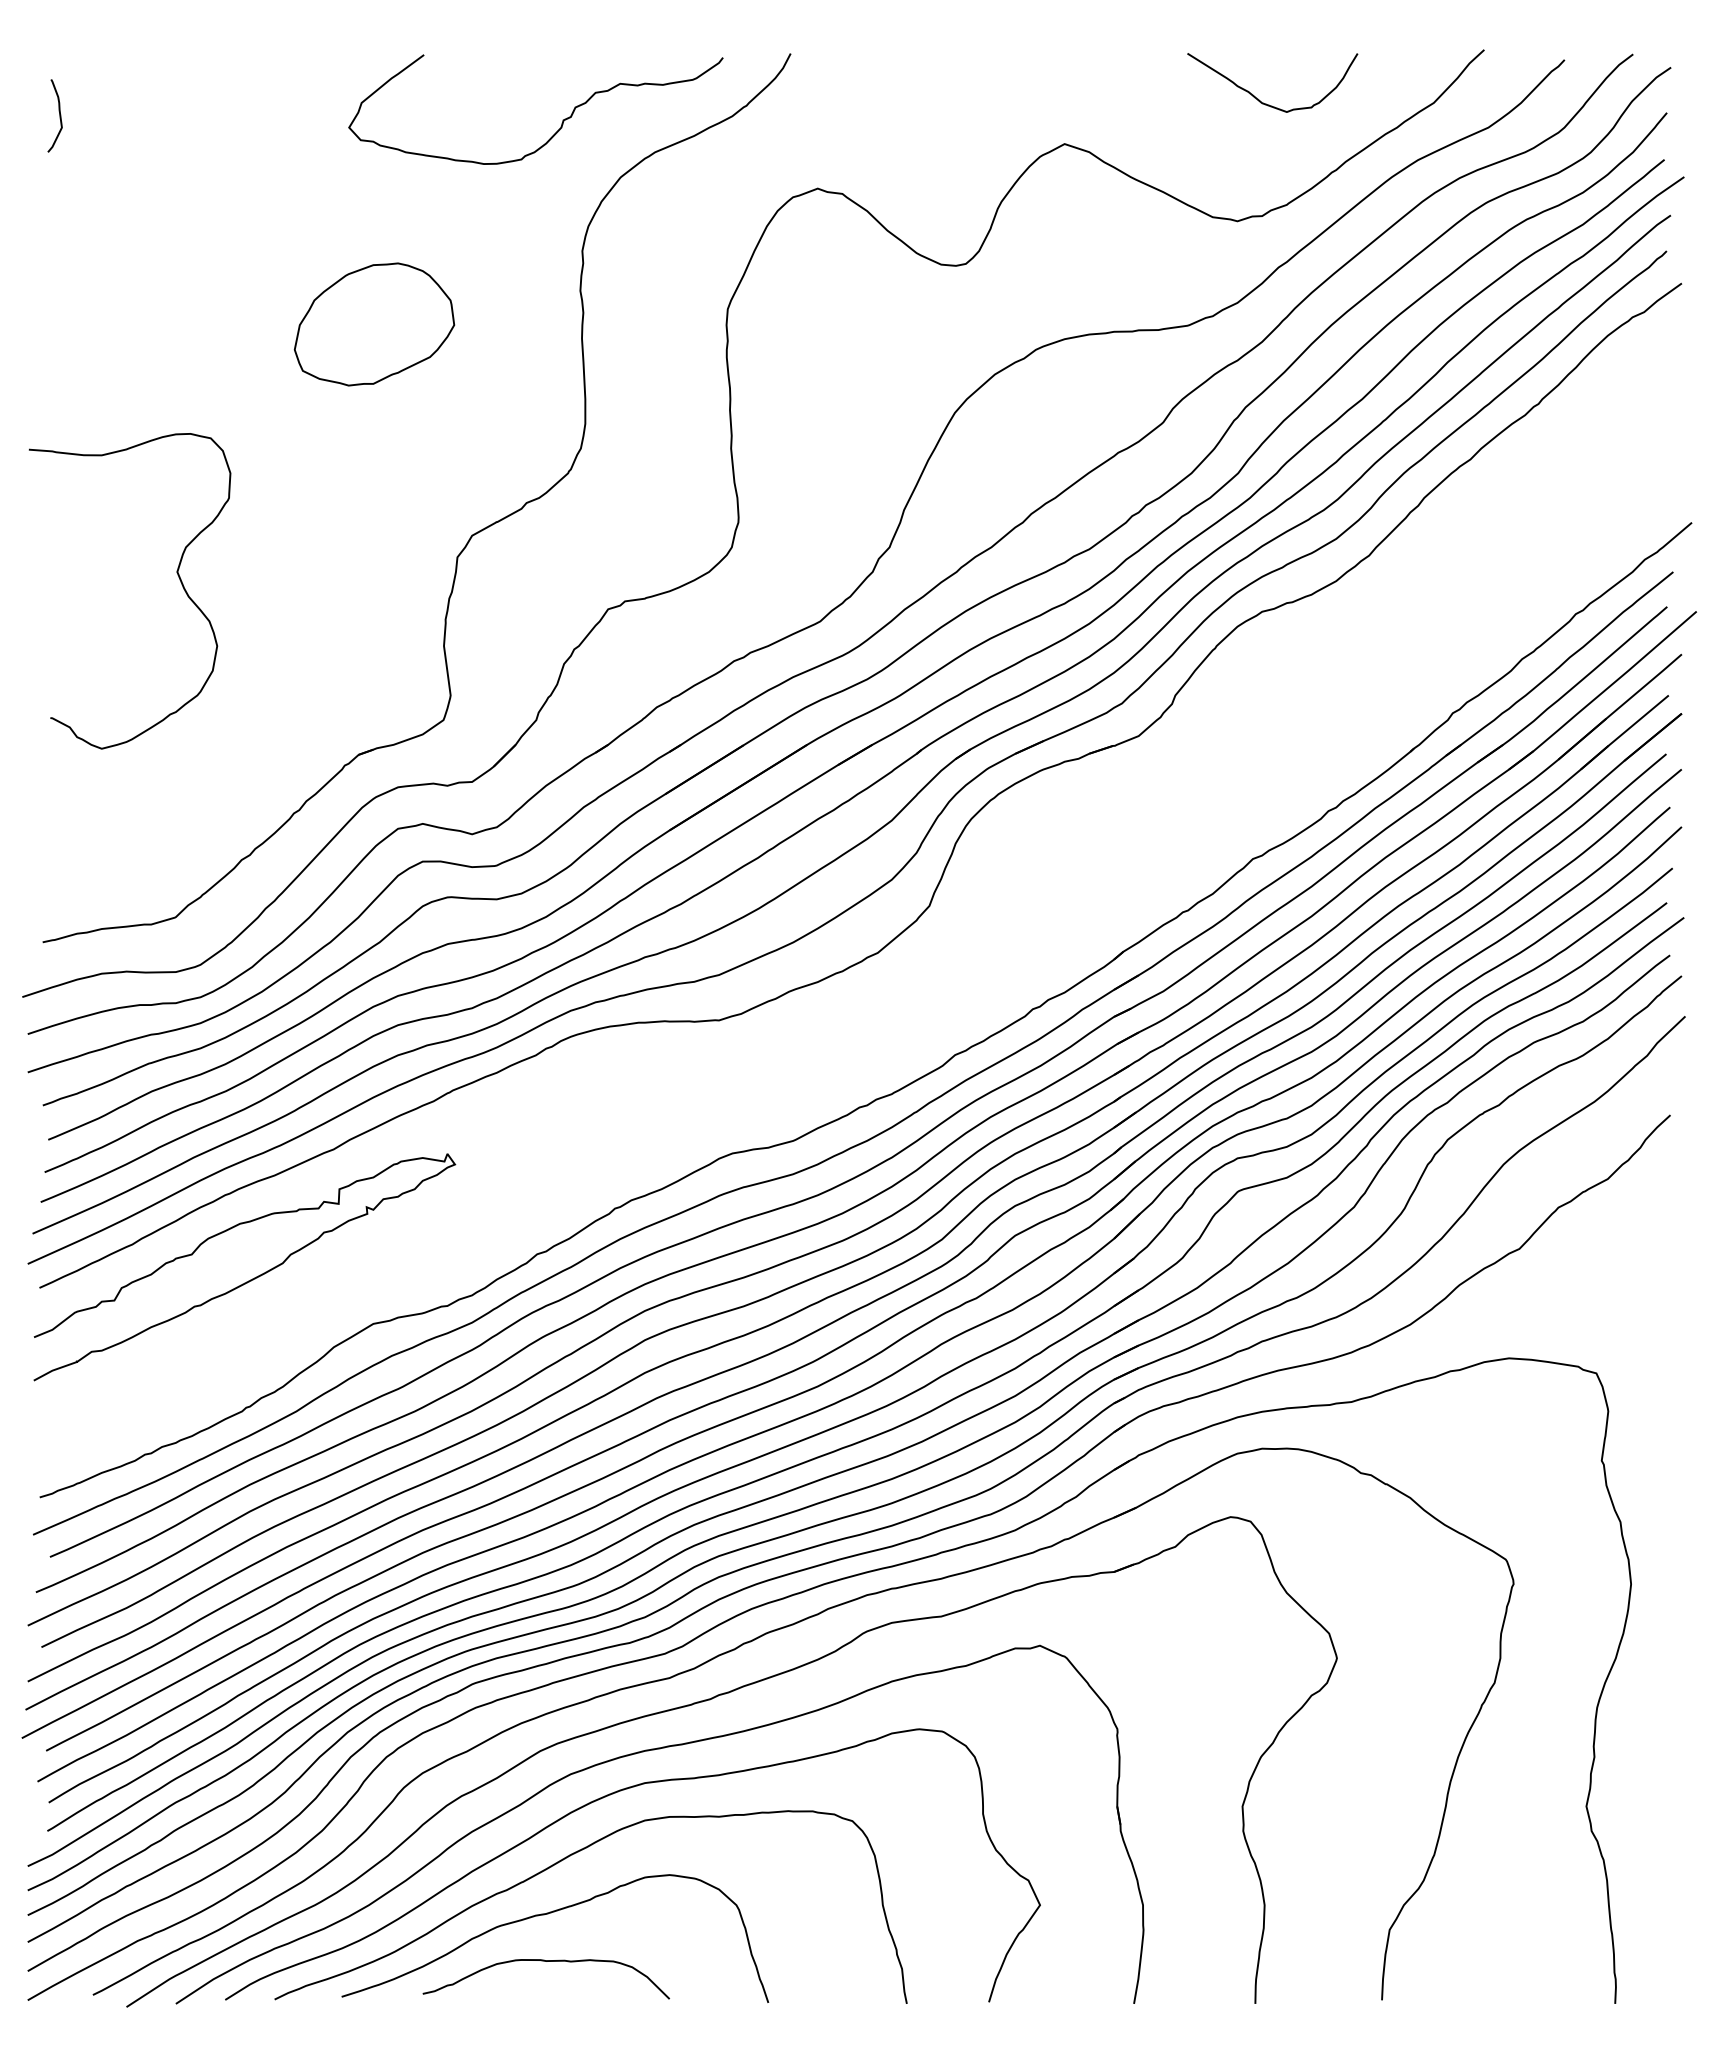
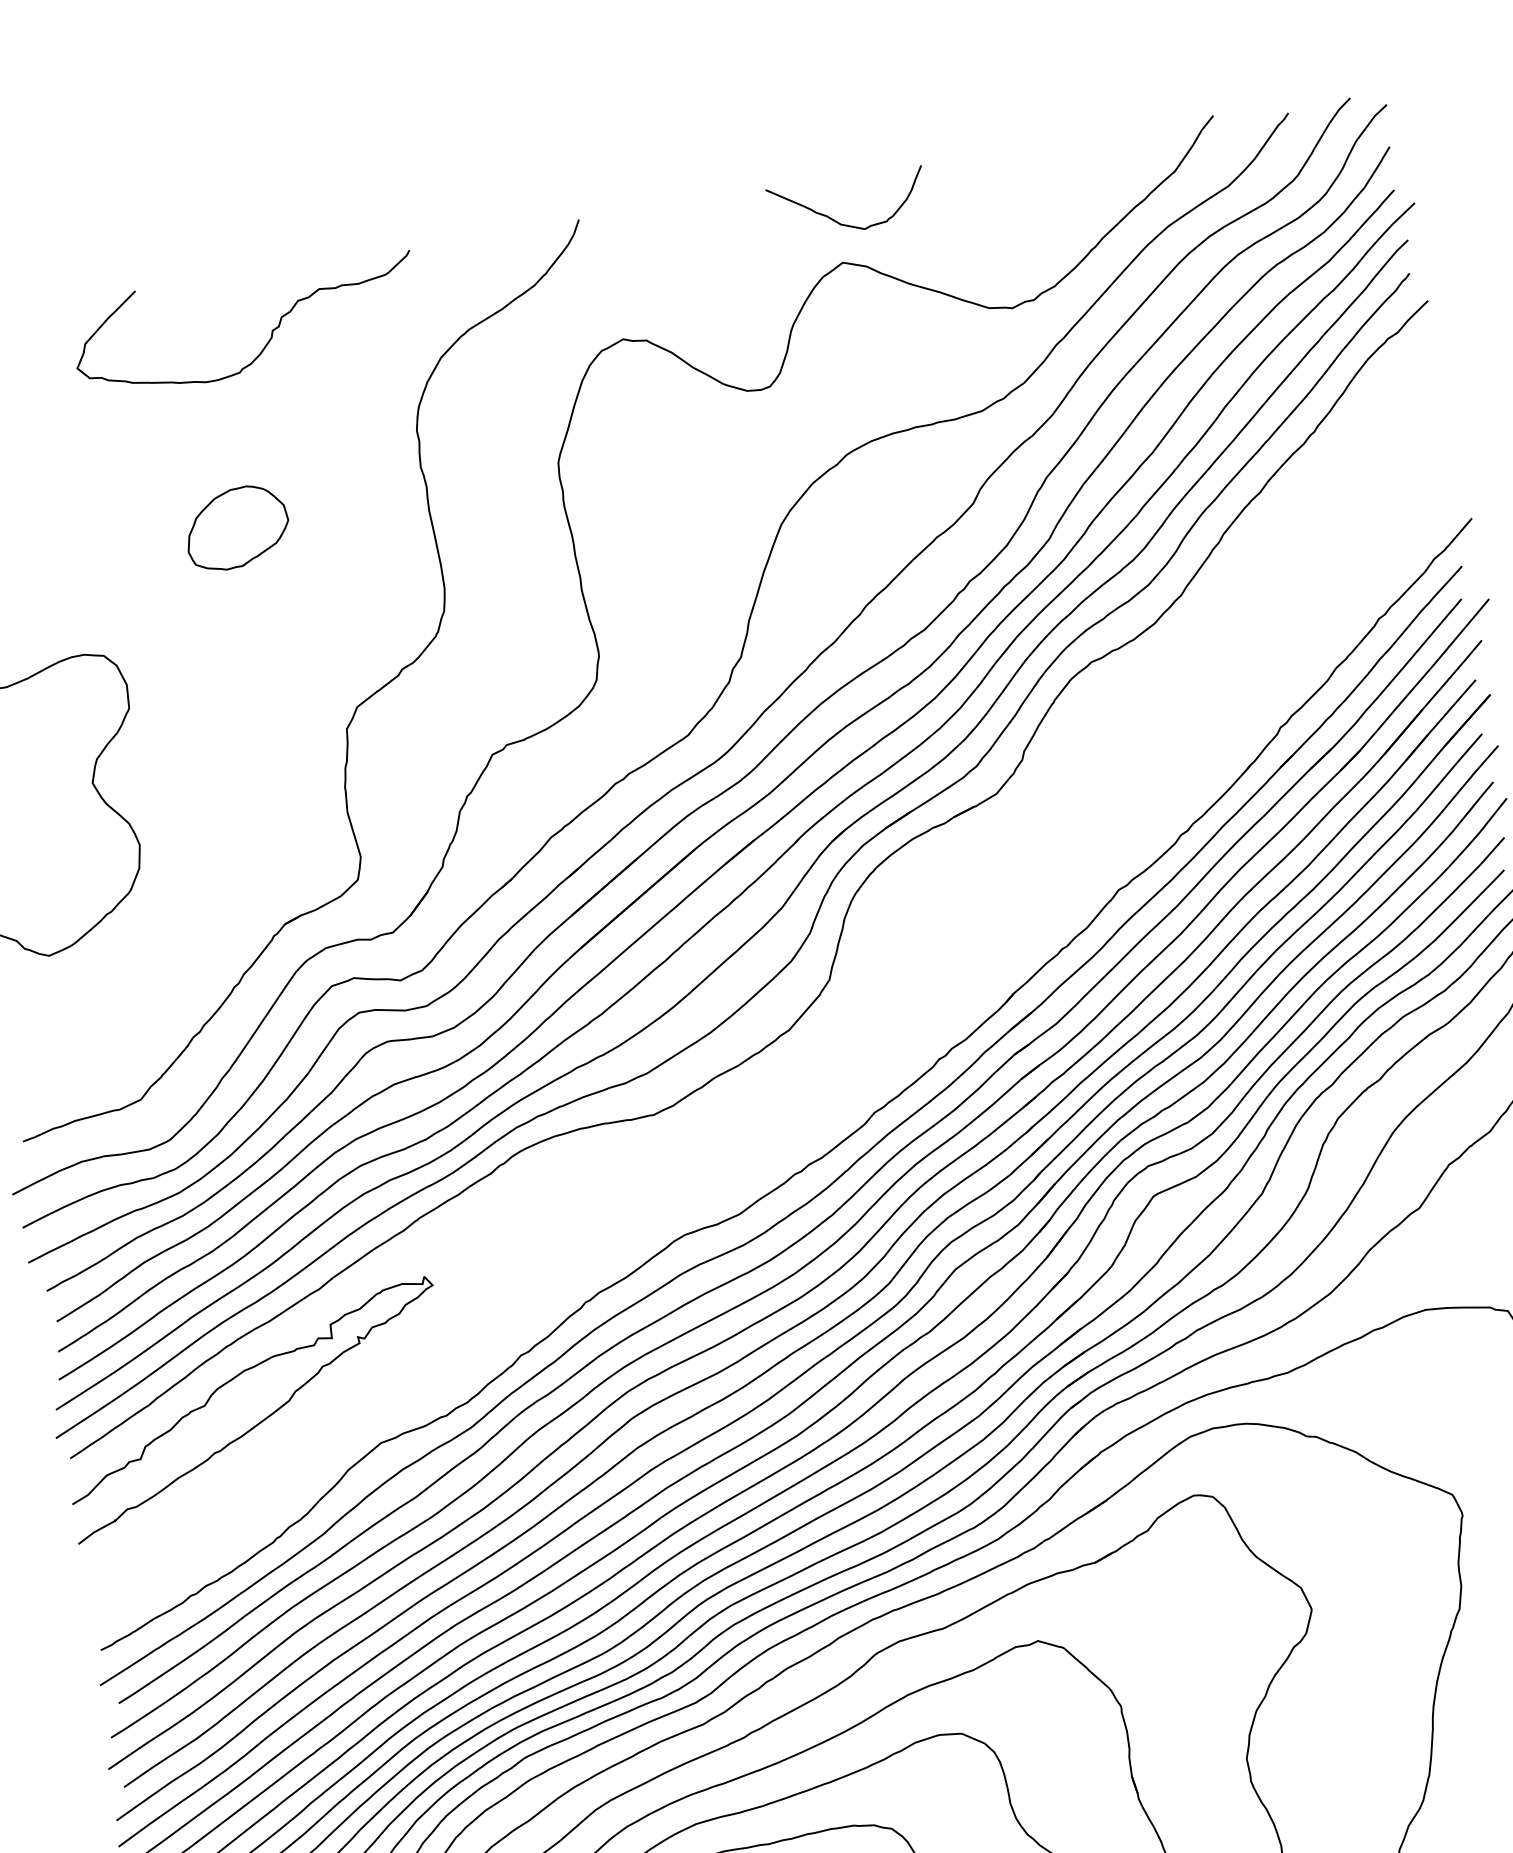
curve: (1258, 98) -> (837, 220), moved
curve: (562, 120) -> (271, 331), moved
part: (374, 324) -> (237, 527), size x0.7

